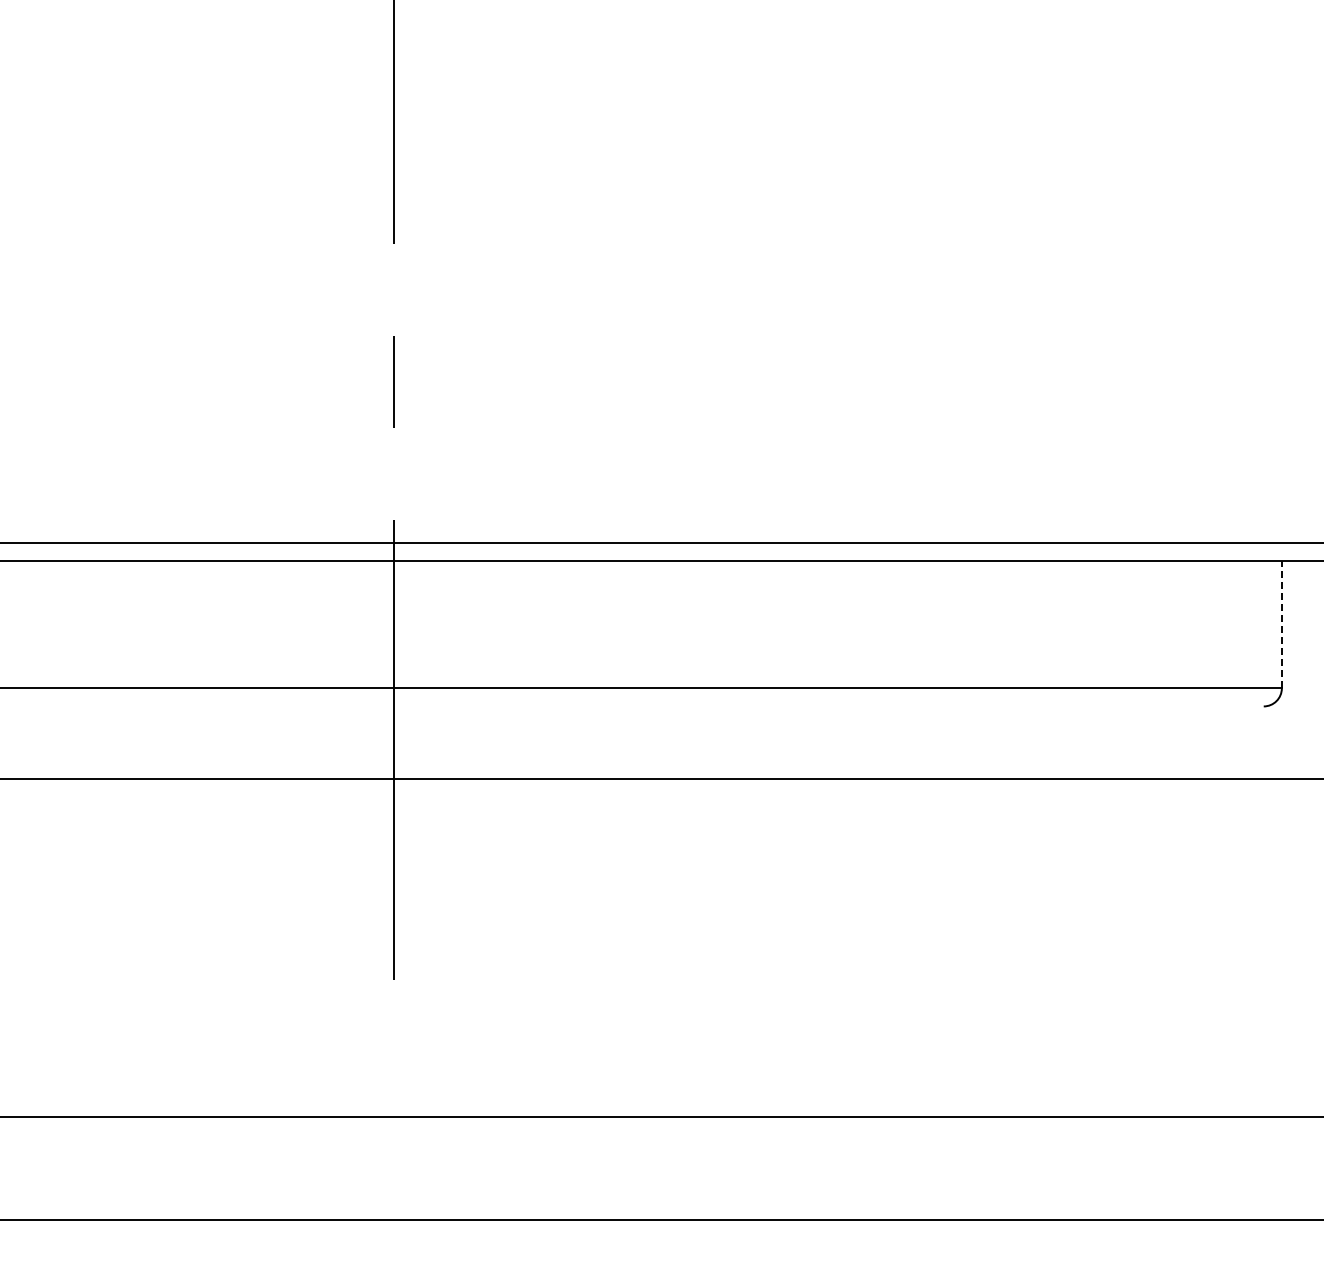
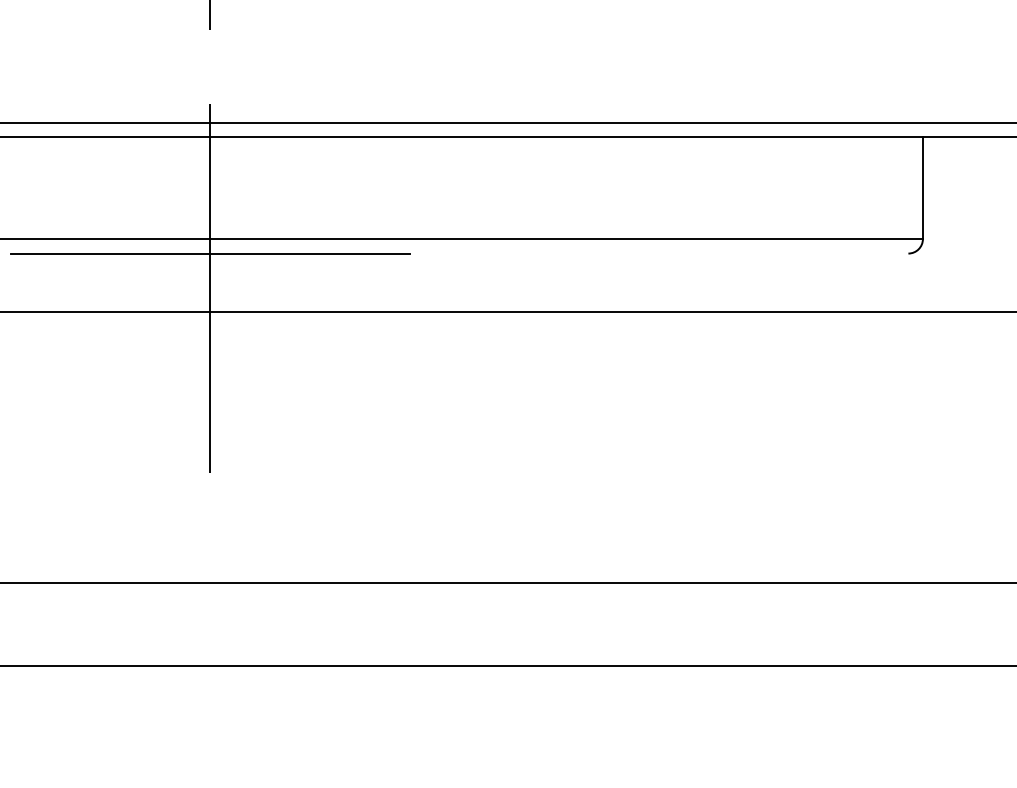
line: (1281, 624) -> (922, 187), dashed -> solid
line: (393, 706) -> (210, 253), added

